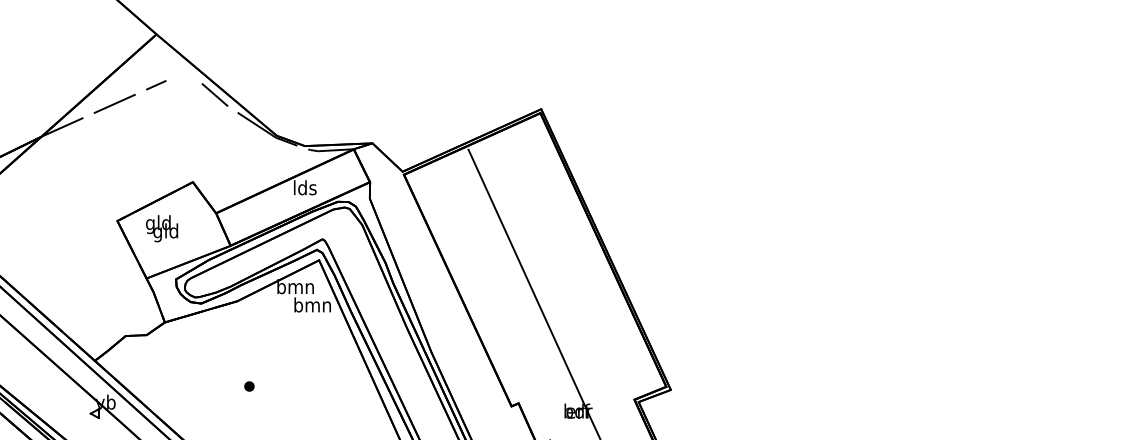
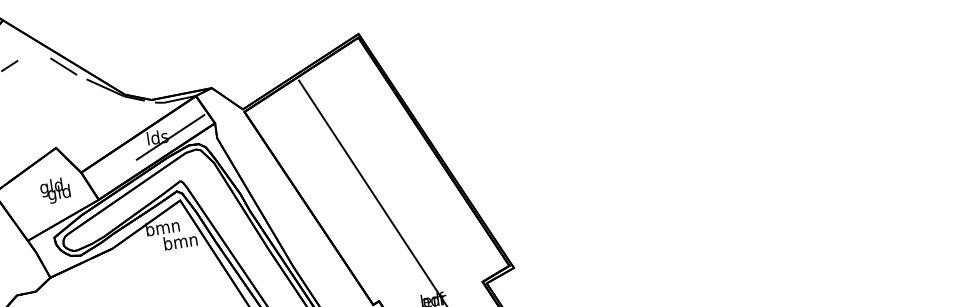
line: (318, 189) -> (169, 137), added
text: (162, 228) -> (55, 190), moved

